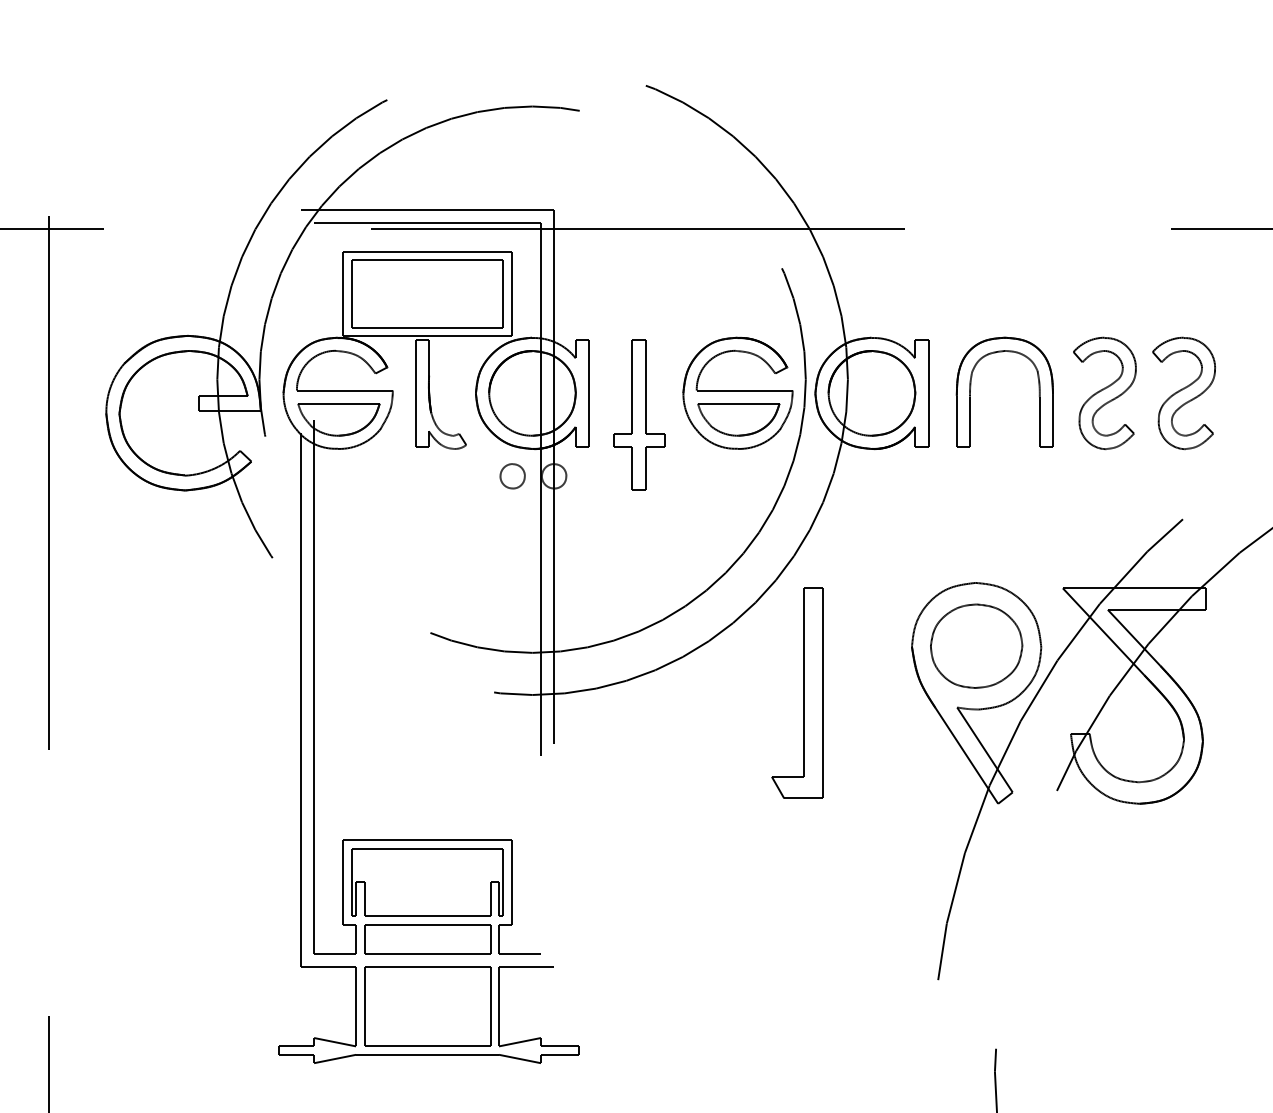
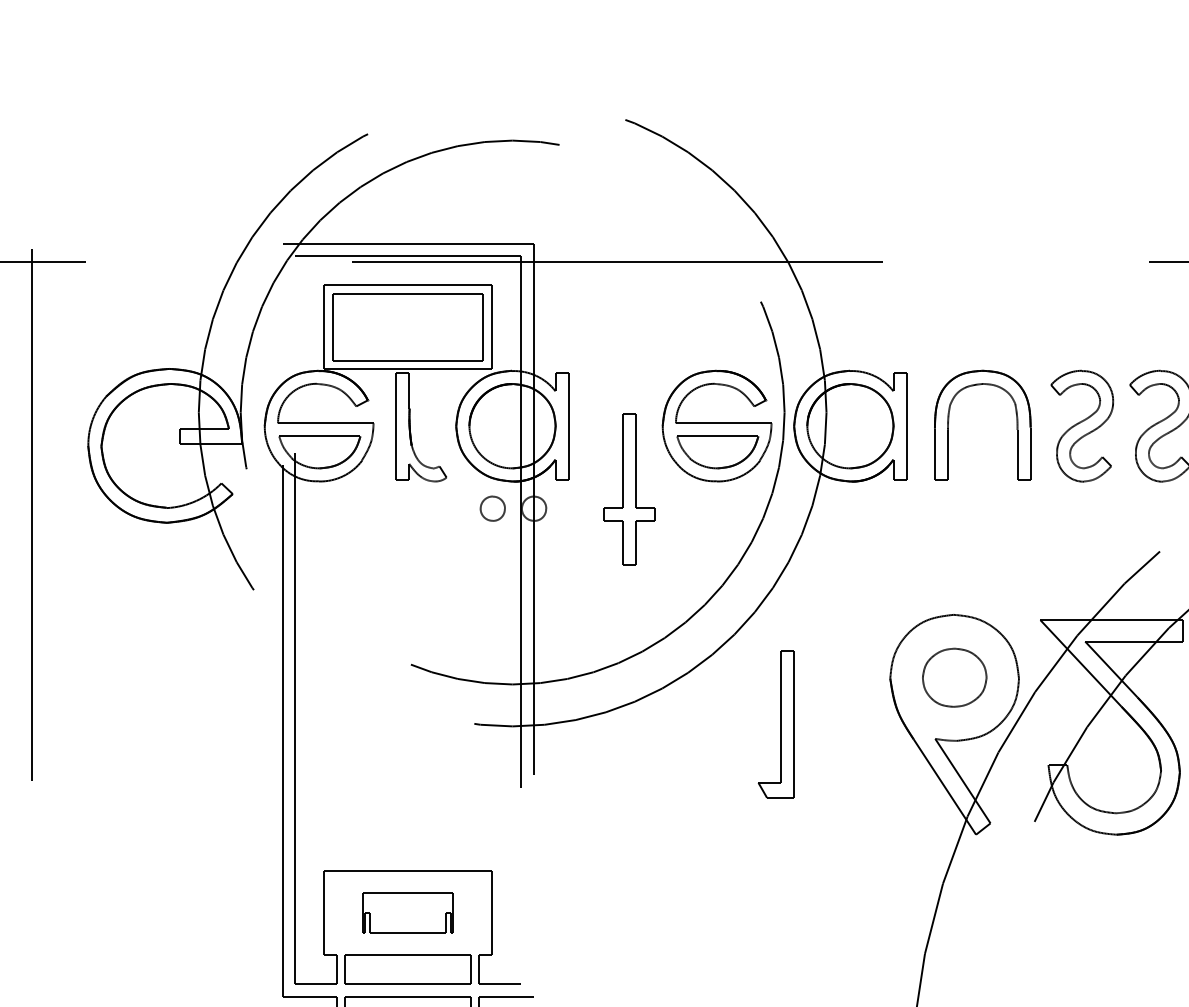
part: (639, 414) -> (629, 488), moved
part: (976, 645) -> (954, 677), size x0.7
part: (797, 692) -> (776, 723), size x0.7
part: (427, 882) -> (408, 913), size x0.6

